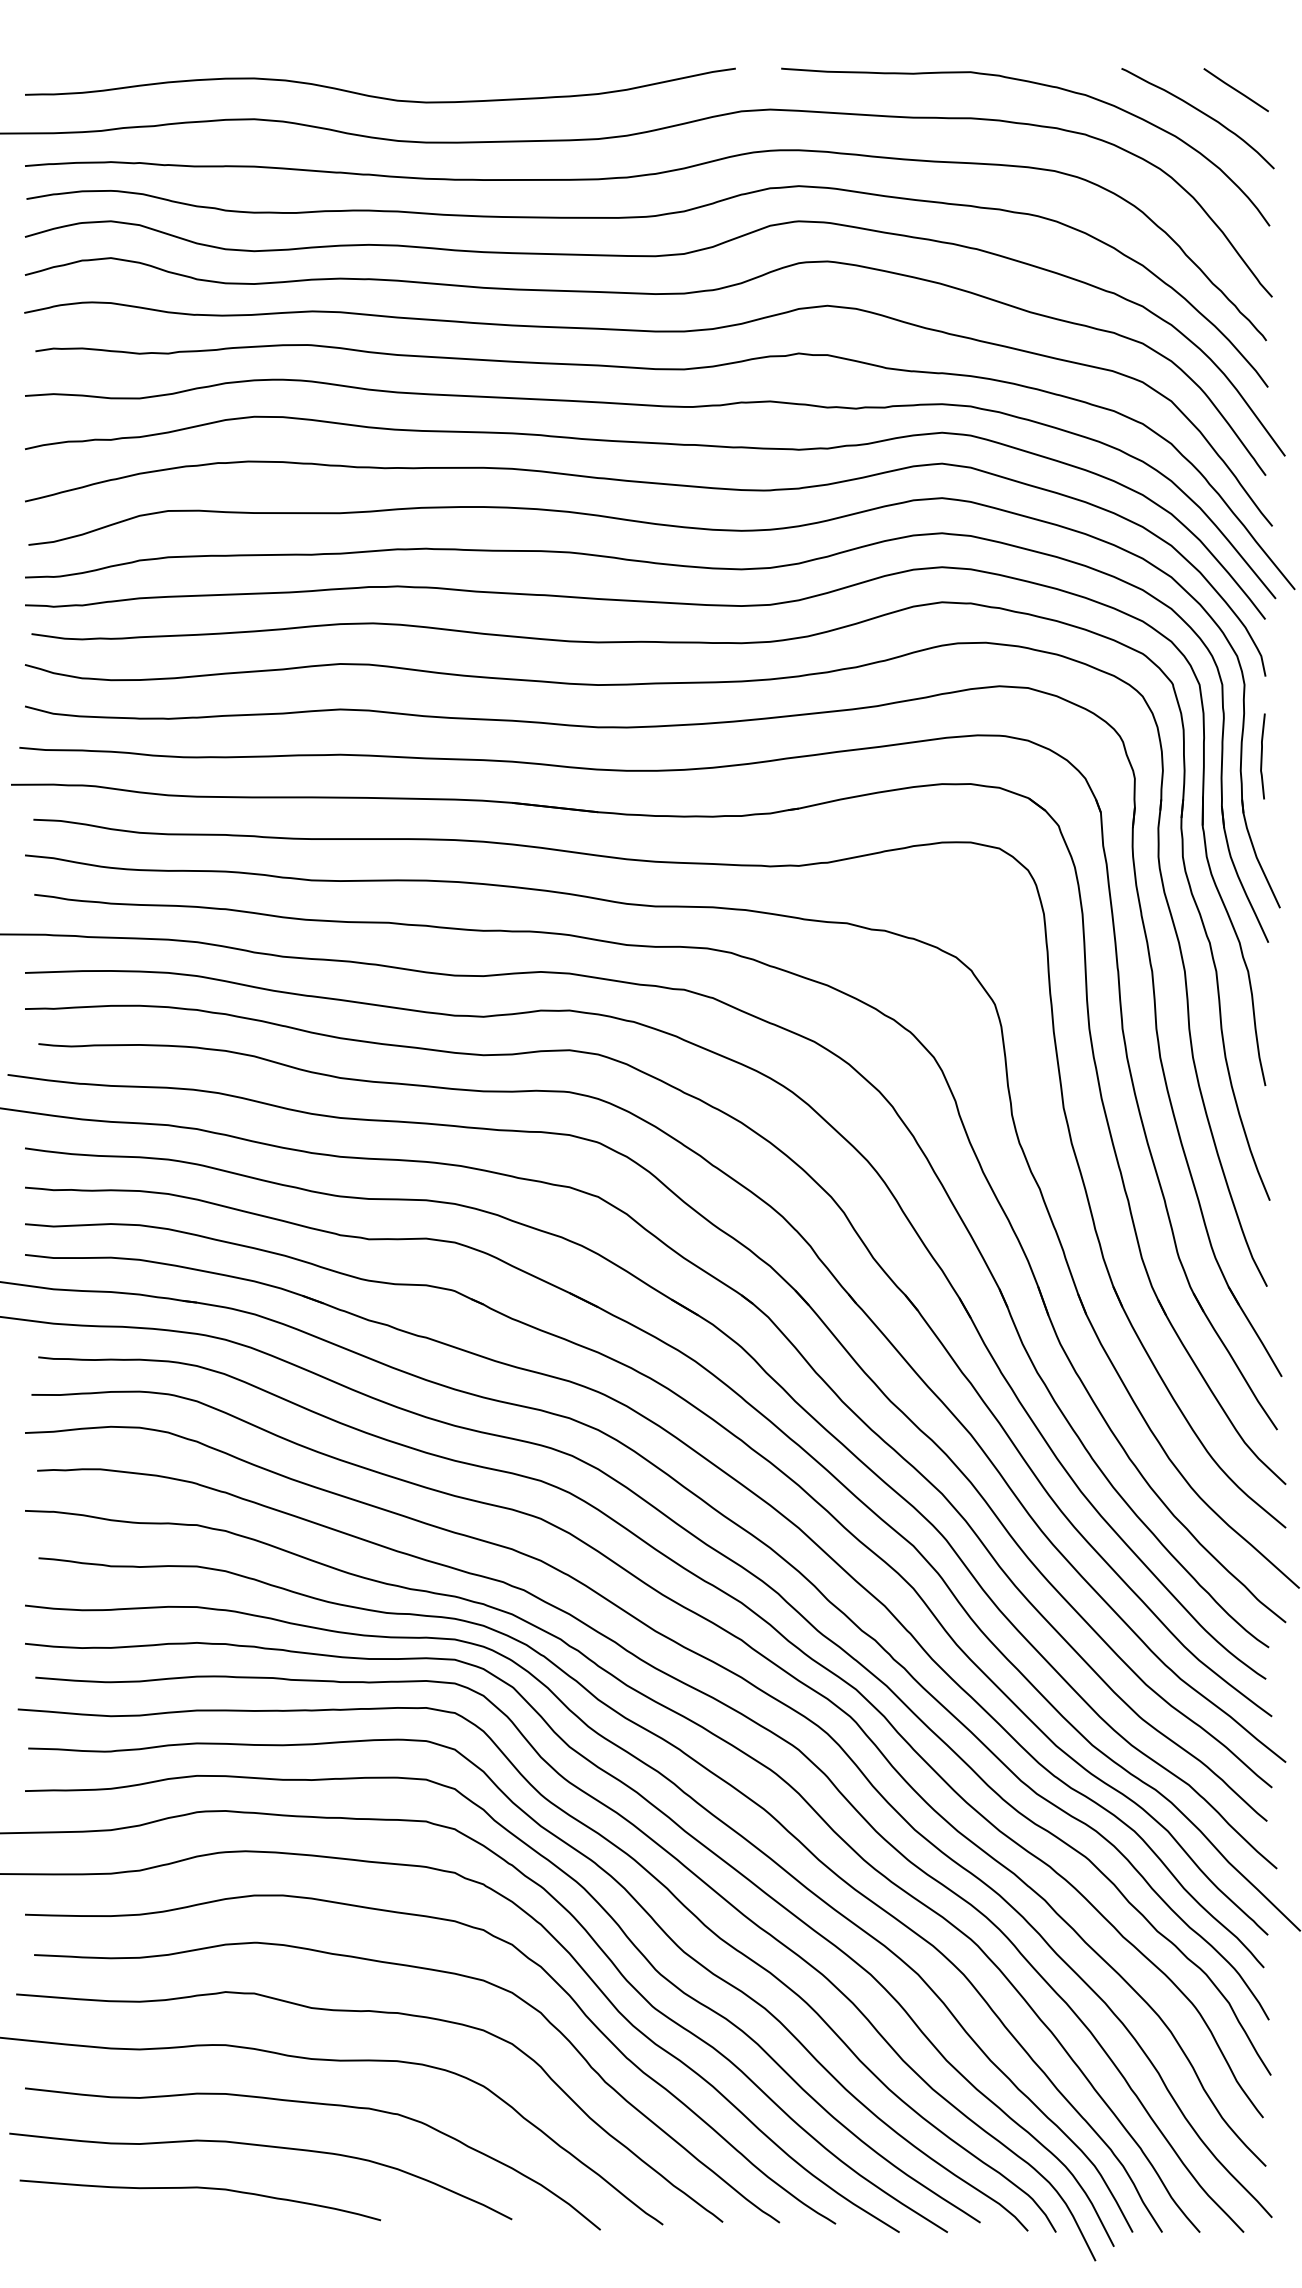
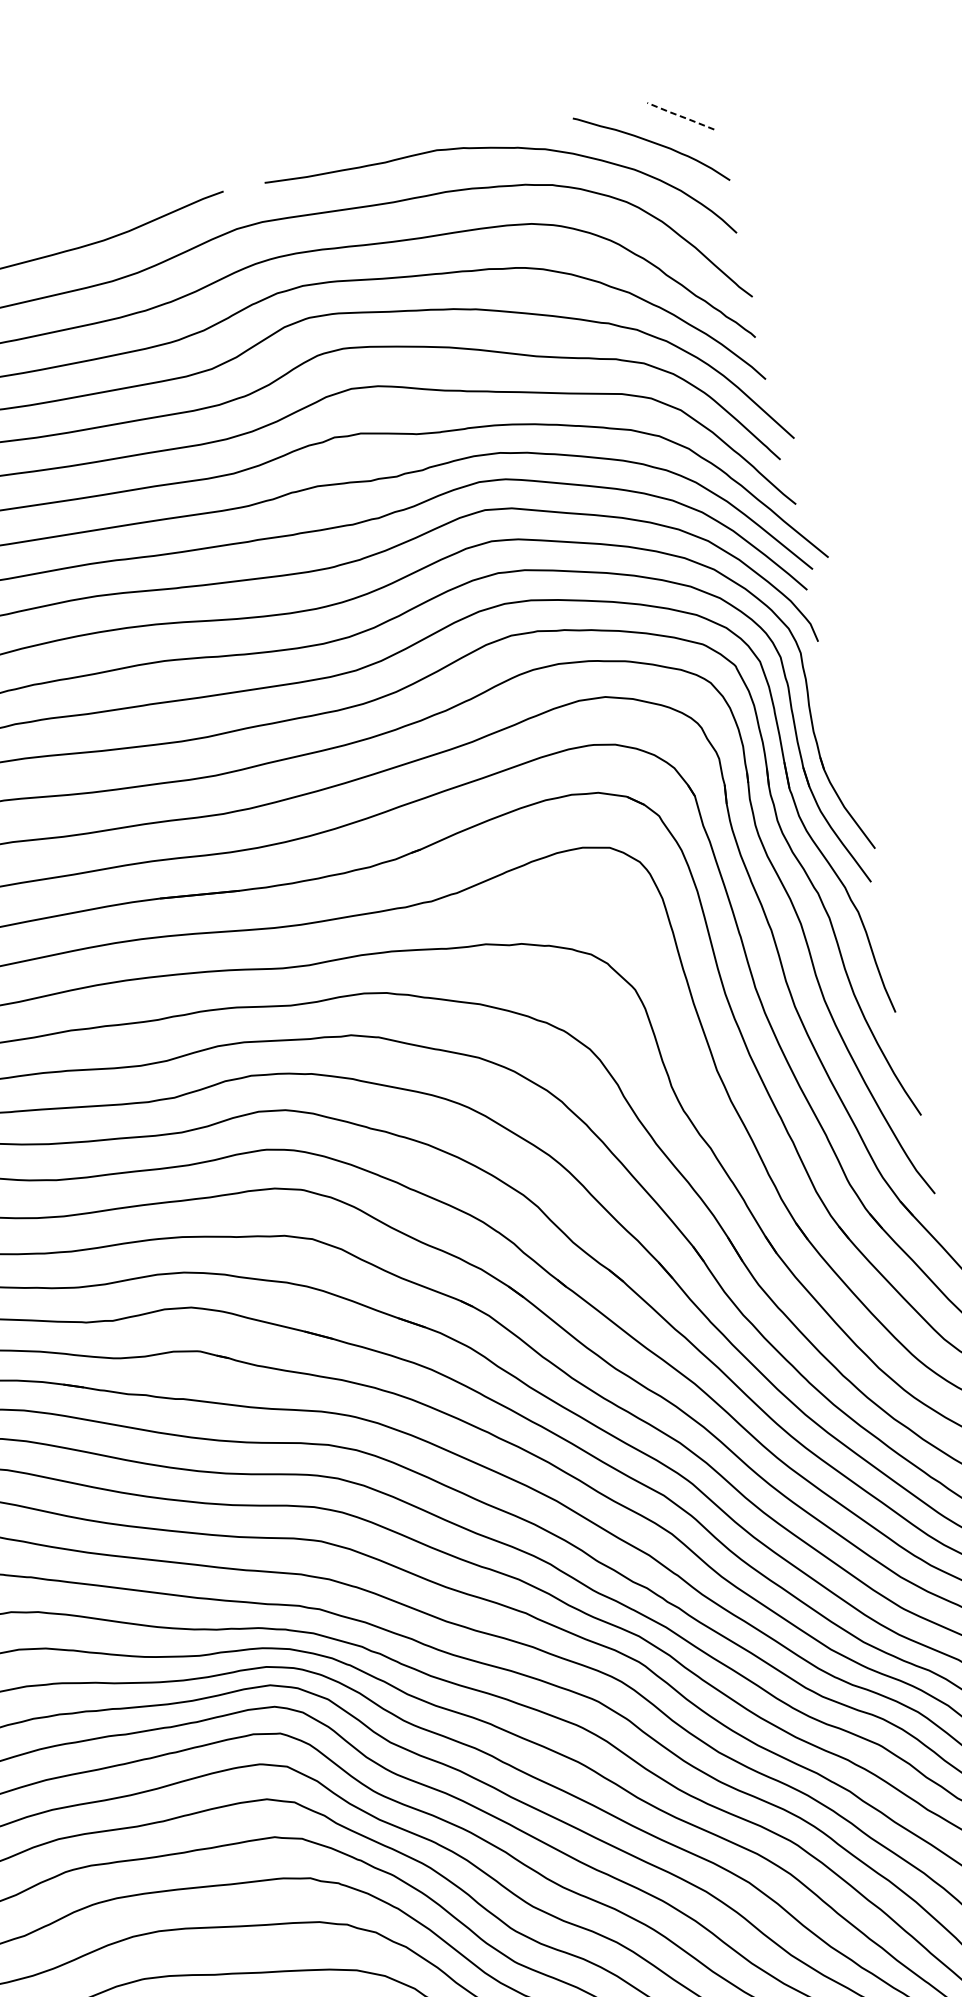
line: (1235, 89) -> (679, 115), solid -> dashed
curve: (1262, 756) -> (830, 714), removed

